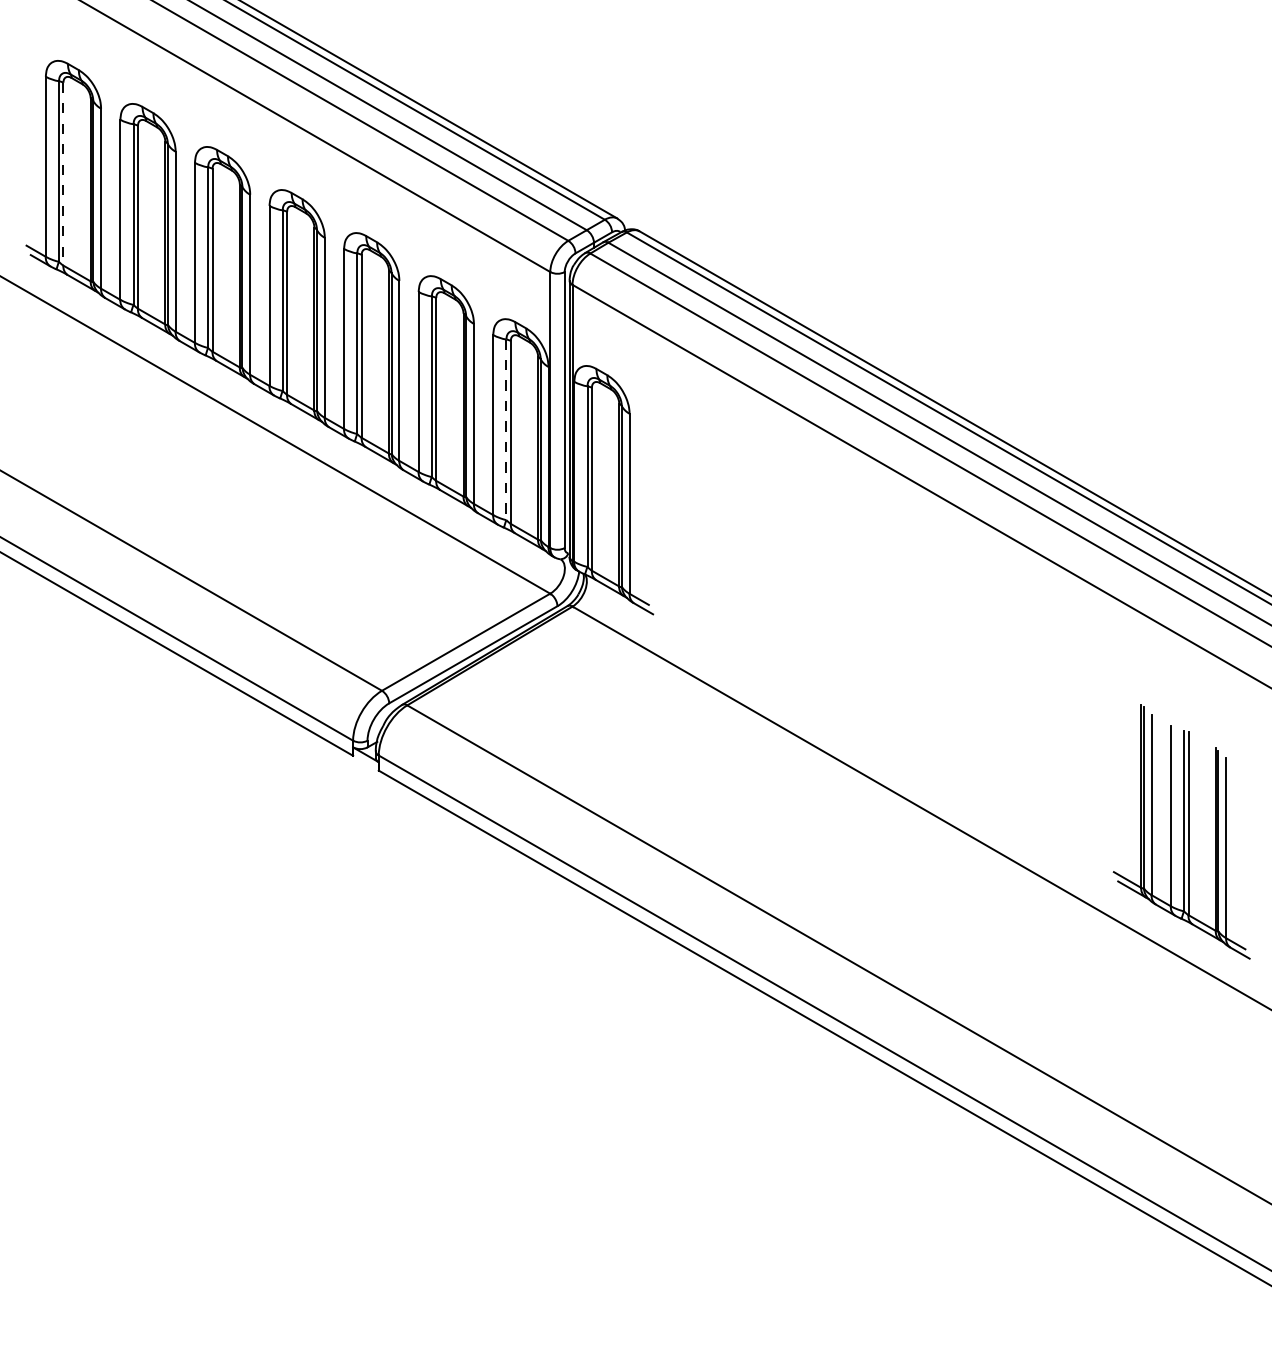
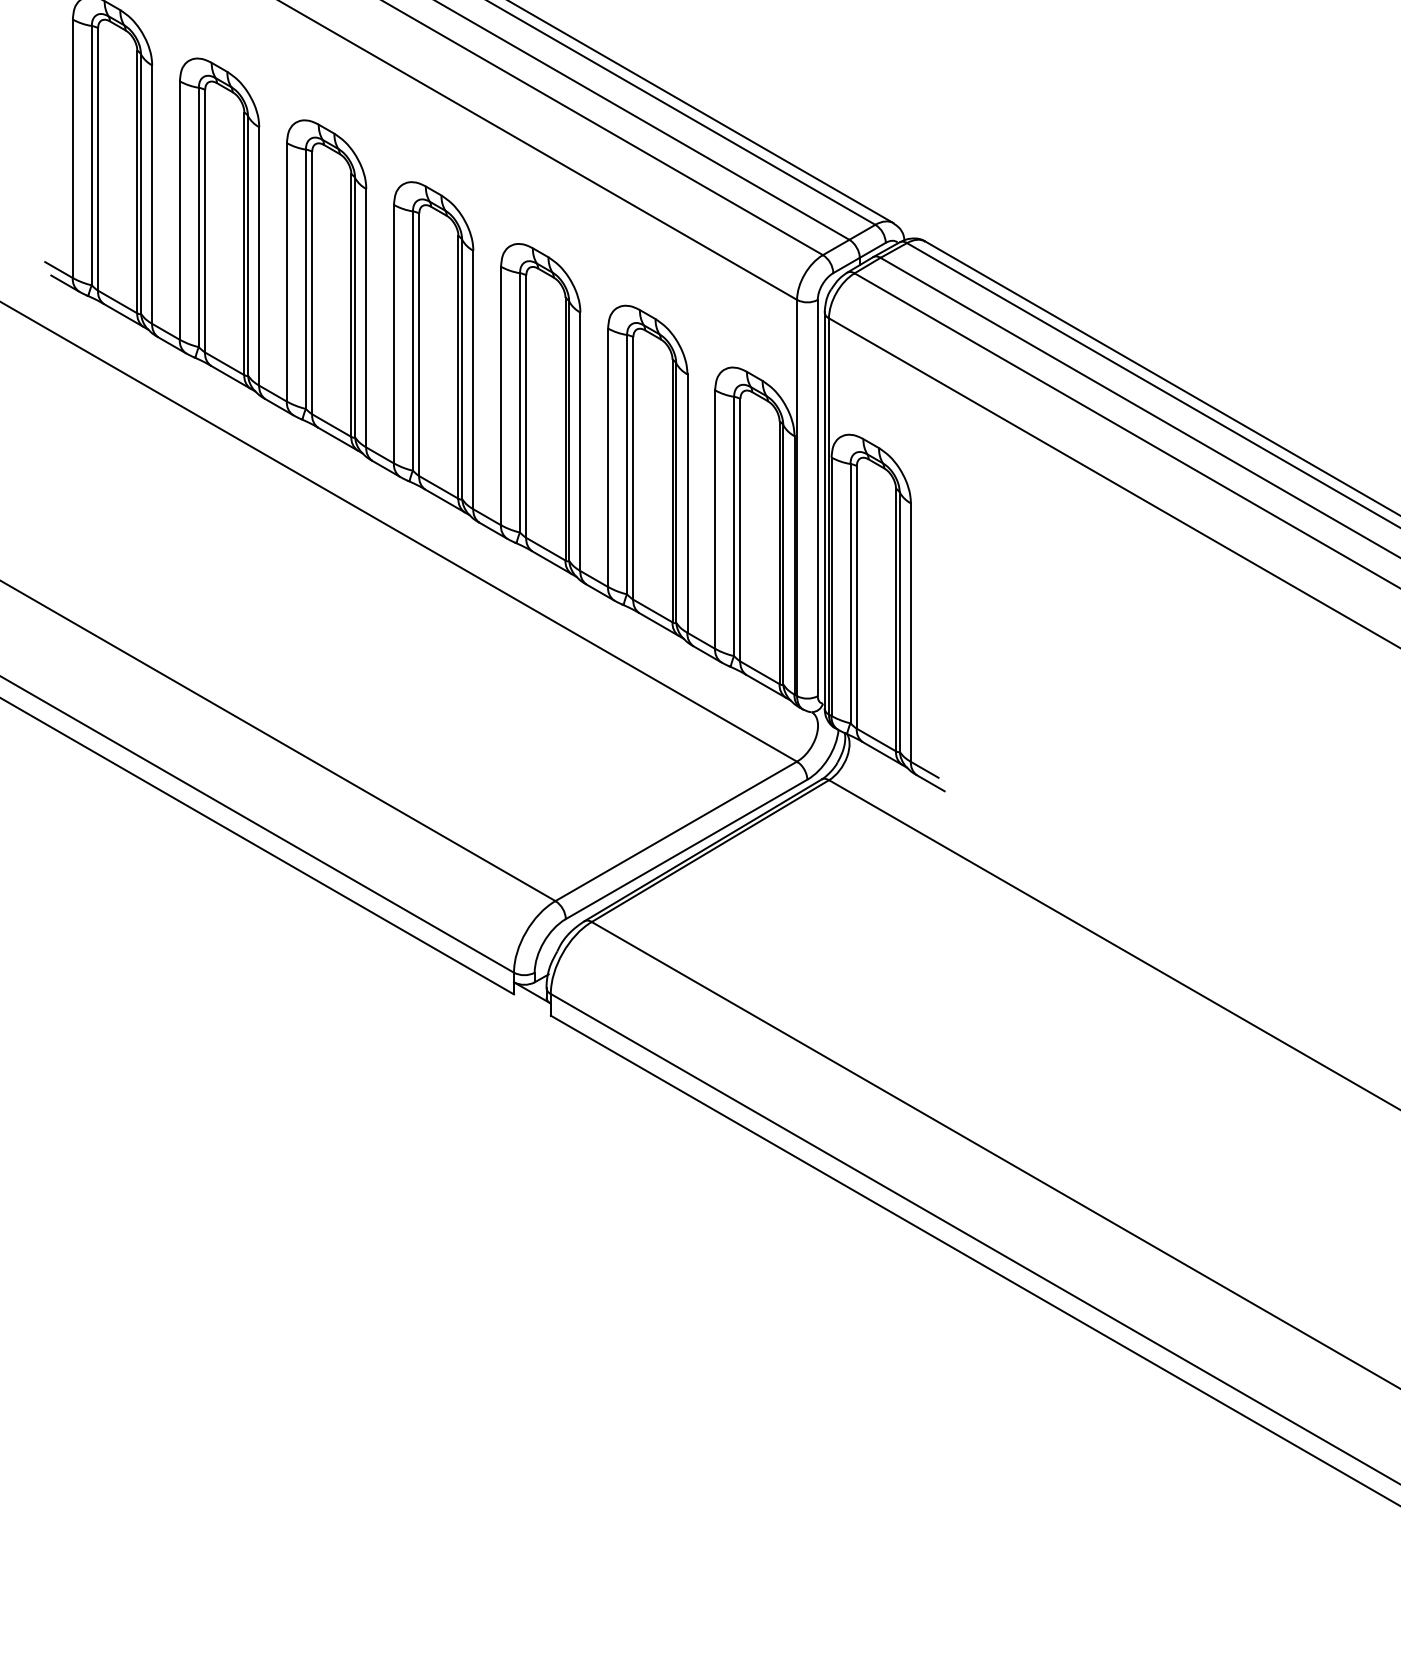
line: (63, 174) -> (98, 159), dashed -> solid
line: (506, 430) -> (734, 527), dashed -> solid

